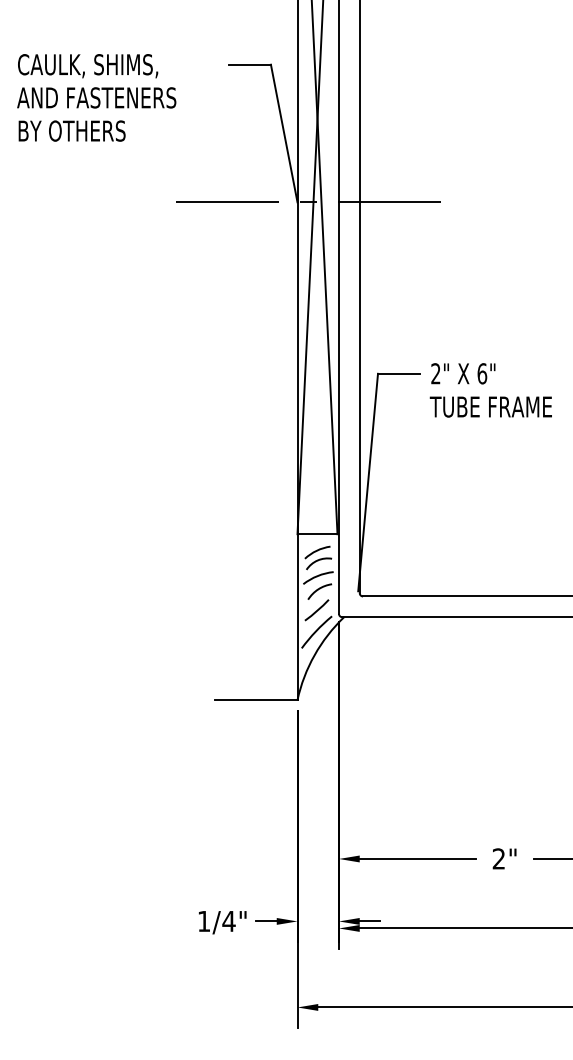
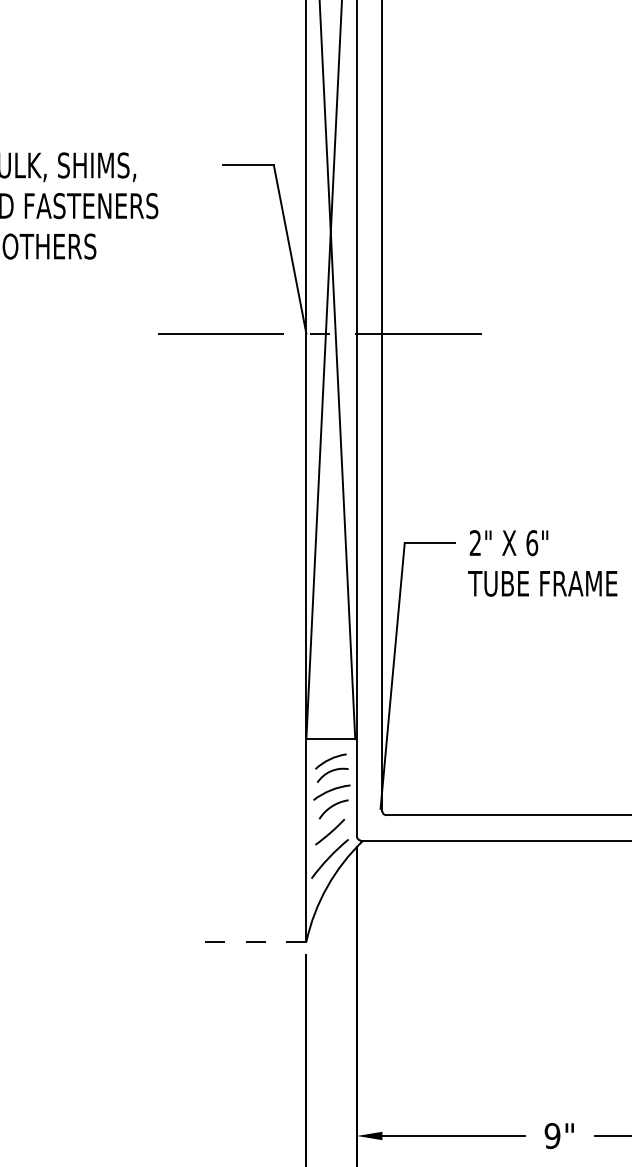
line: (256, 700) -> (256, 942), solid -> dashed
text: (498, 858) -> (551, 1135), 2" -> 9"

